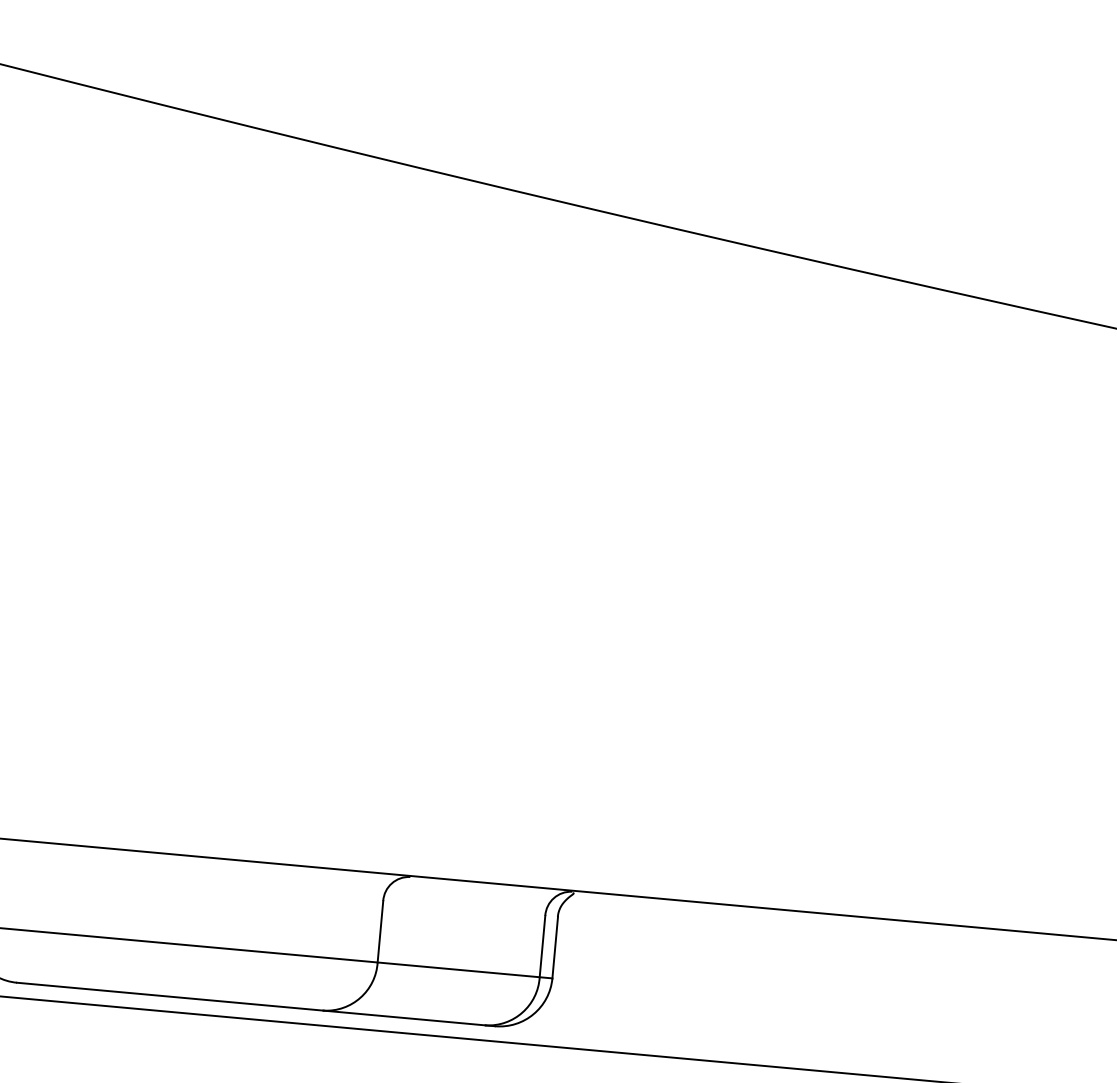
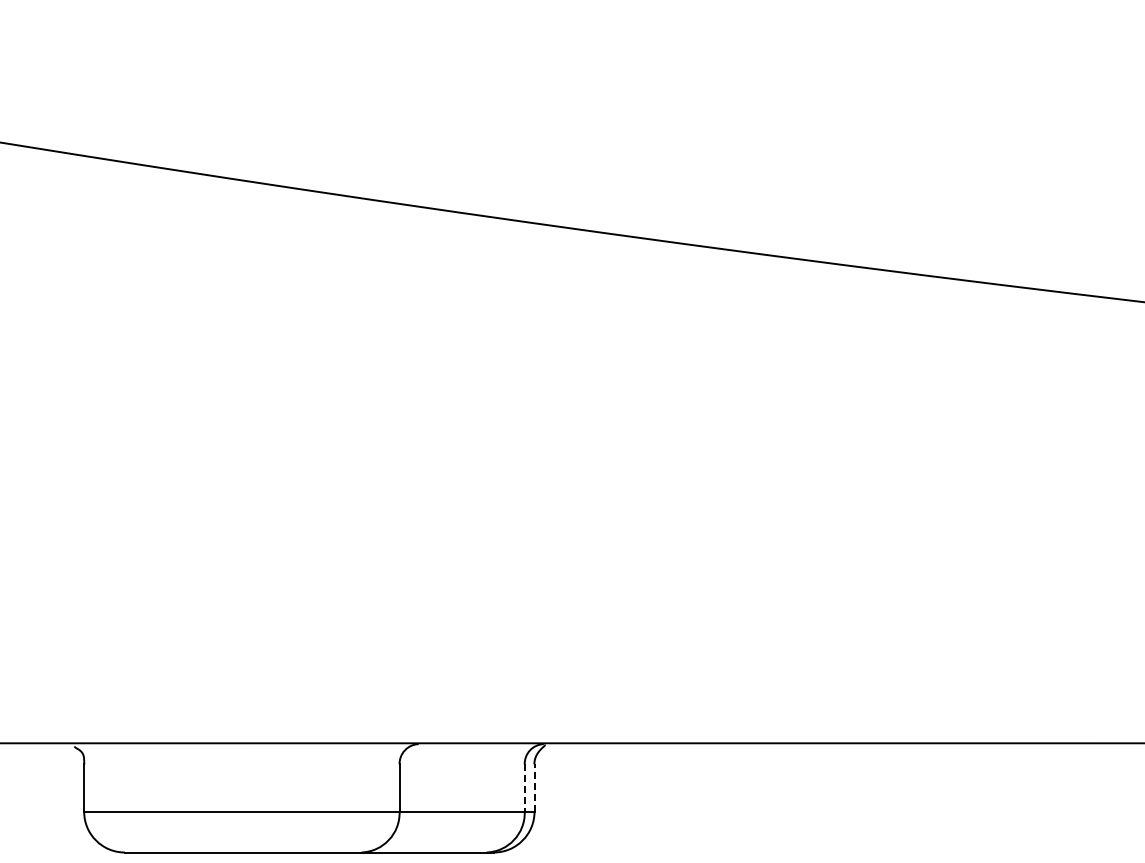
line: (542, 946) -> (524, 788), solid -> dashed
line: (555, 948) -> (534, 788), solid -> dashed

